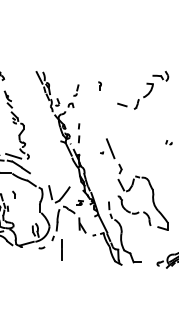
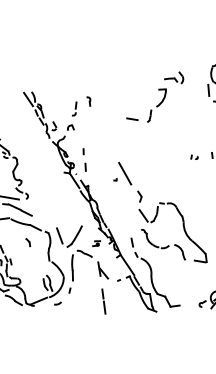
part: (99, 85) -> (88, 101), moved
part: (13, 194) -> (27, 242), moved
line: (61, 249) -> (103, 301), moved

